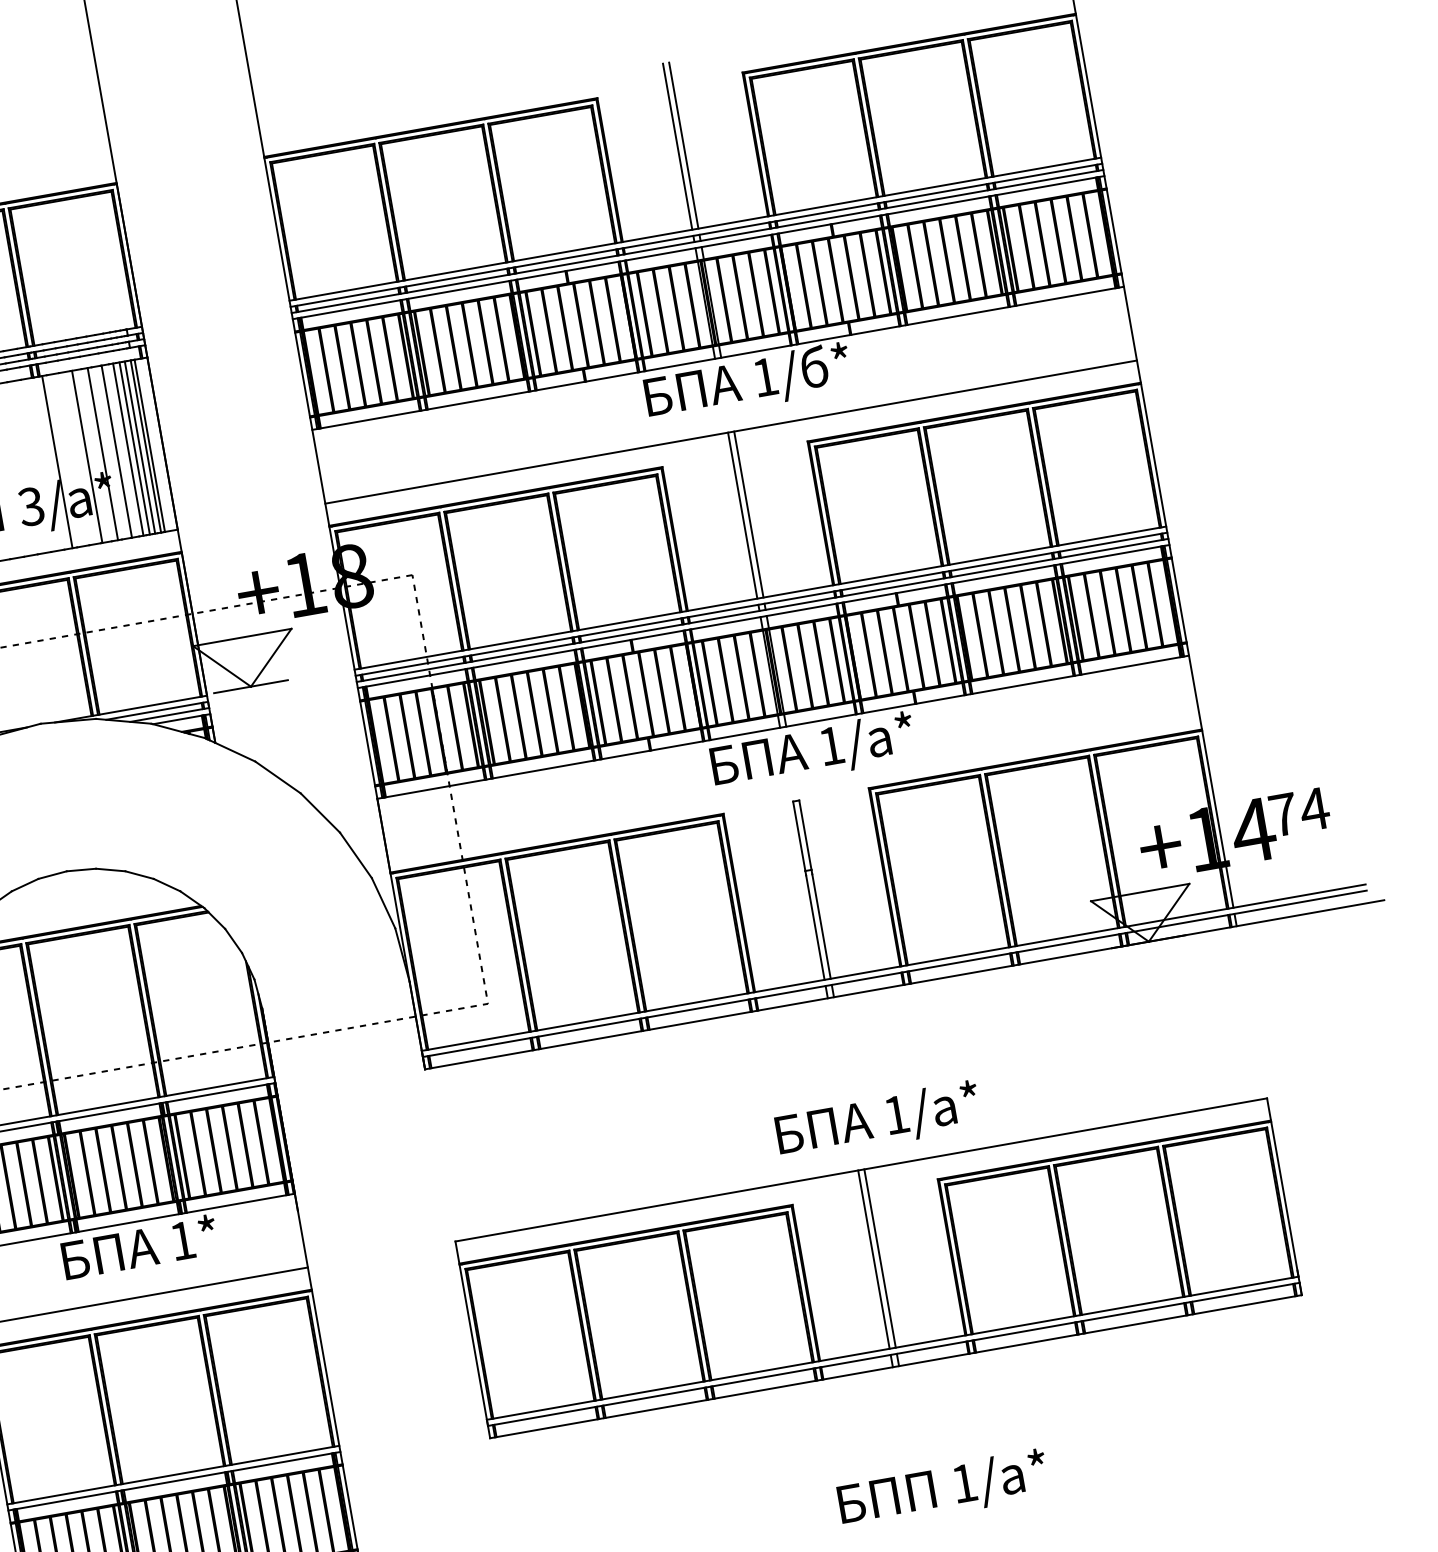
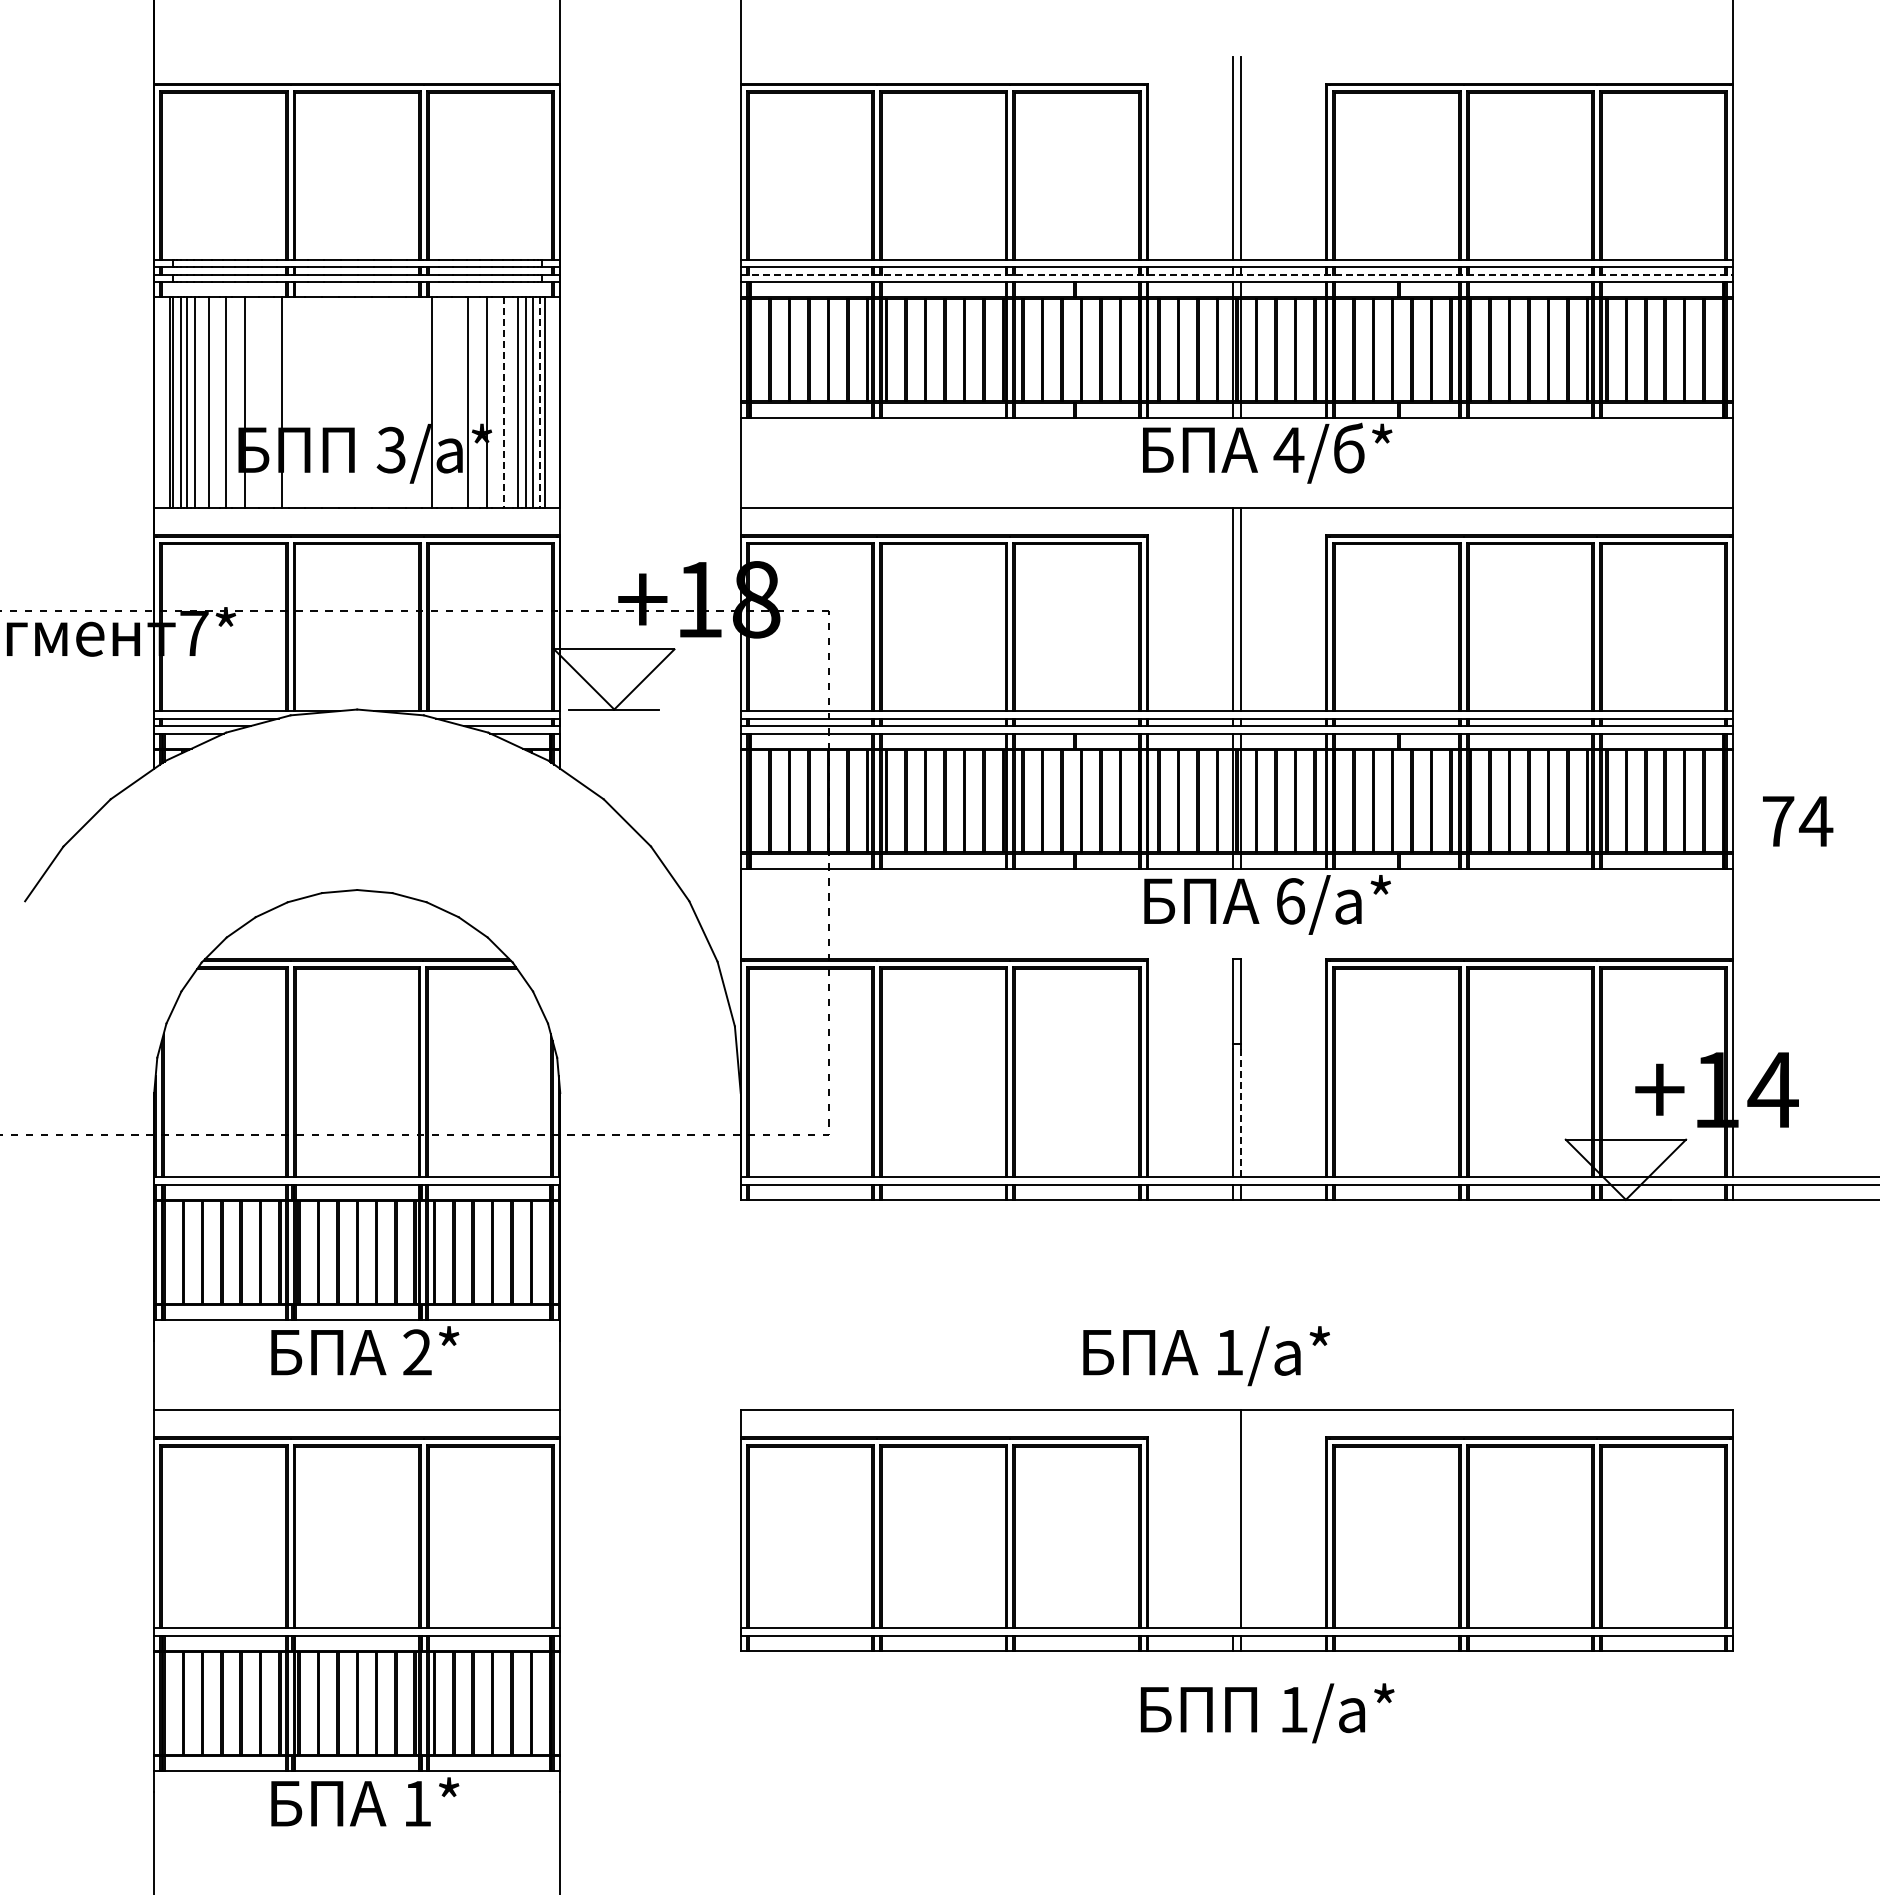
line: (697, 241) -> (1237, 274), solid -> dashed
text: (764, 376) -> (1288, 449), 1/ -> 4/
line: (145, 447) -> (539, 403), solid -> dashed
line: (117, 452) -> (504, 403), solid -> dashed
text: (832, 746) -> (1291, 901), 1/ -> 6/
text: (1300, 811) -> (1798, 821), moved
line: (821, 926) -> (1240, 1113), solid -> dashed
text: (878, 1121) -> (1206, 1356), moved
text: (182, 1240) -> (417, 1352), 1* -> 2*
line: (874, 1259) -> (1233, 1519), removed
text: (943, 1490) -> (1267, 1713), moved

